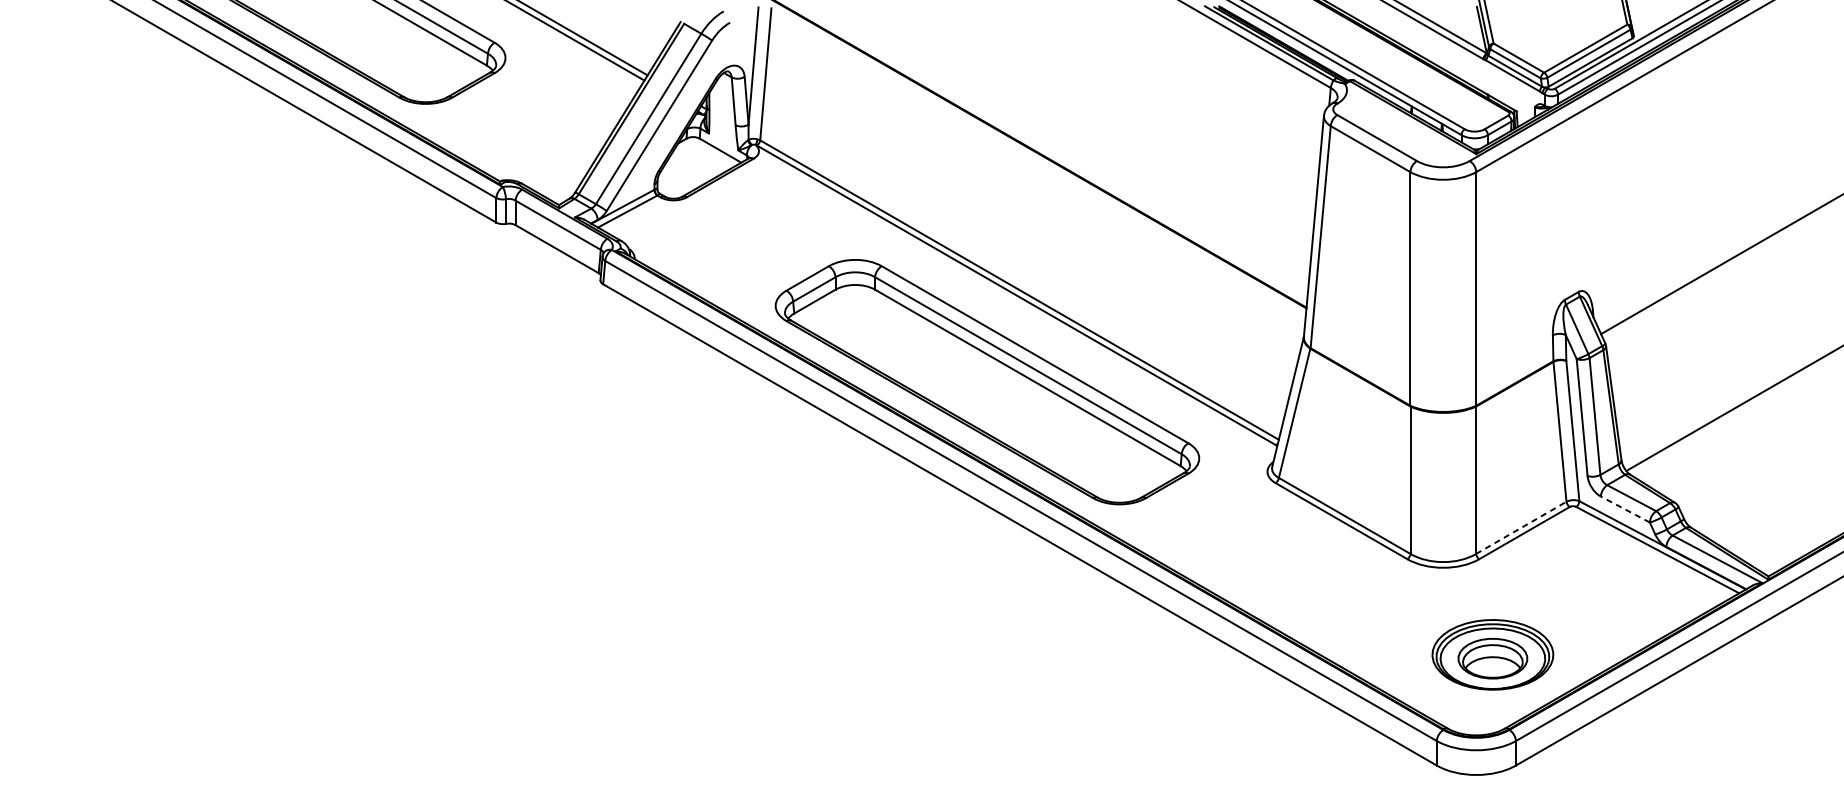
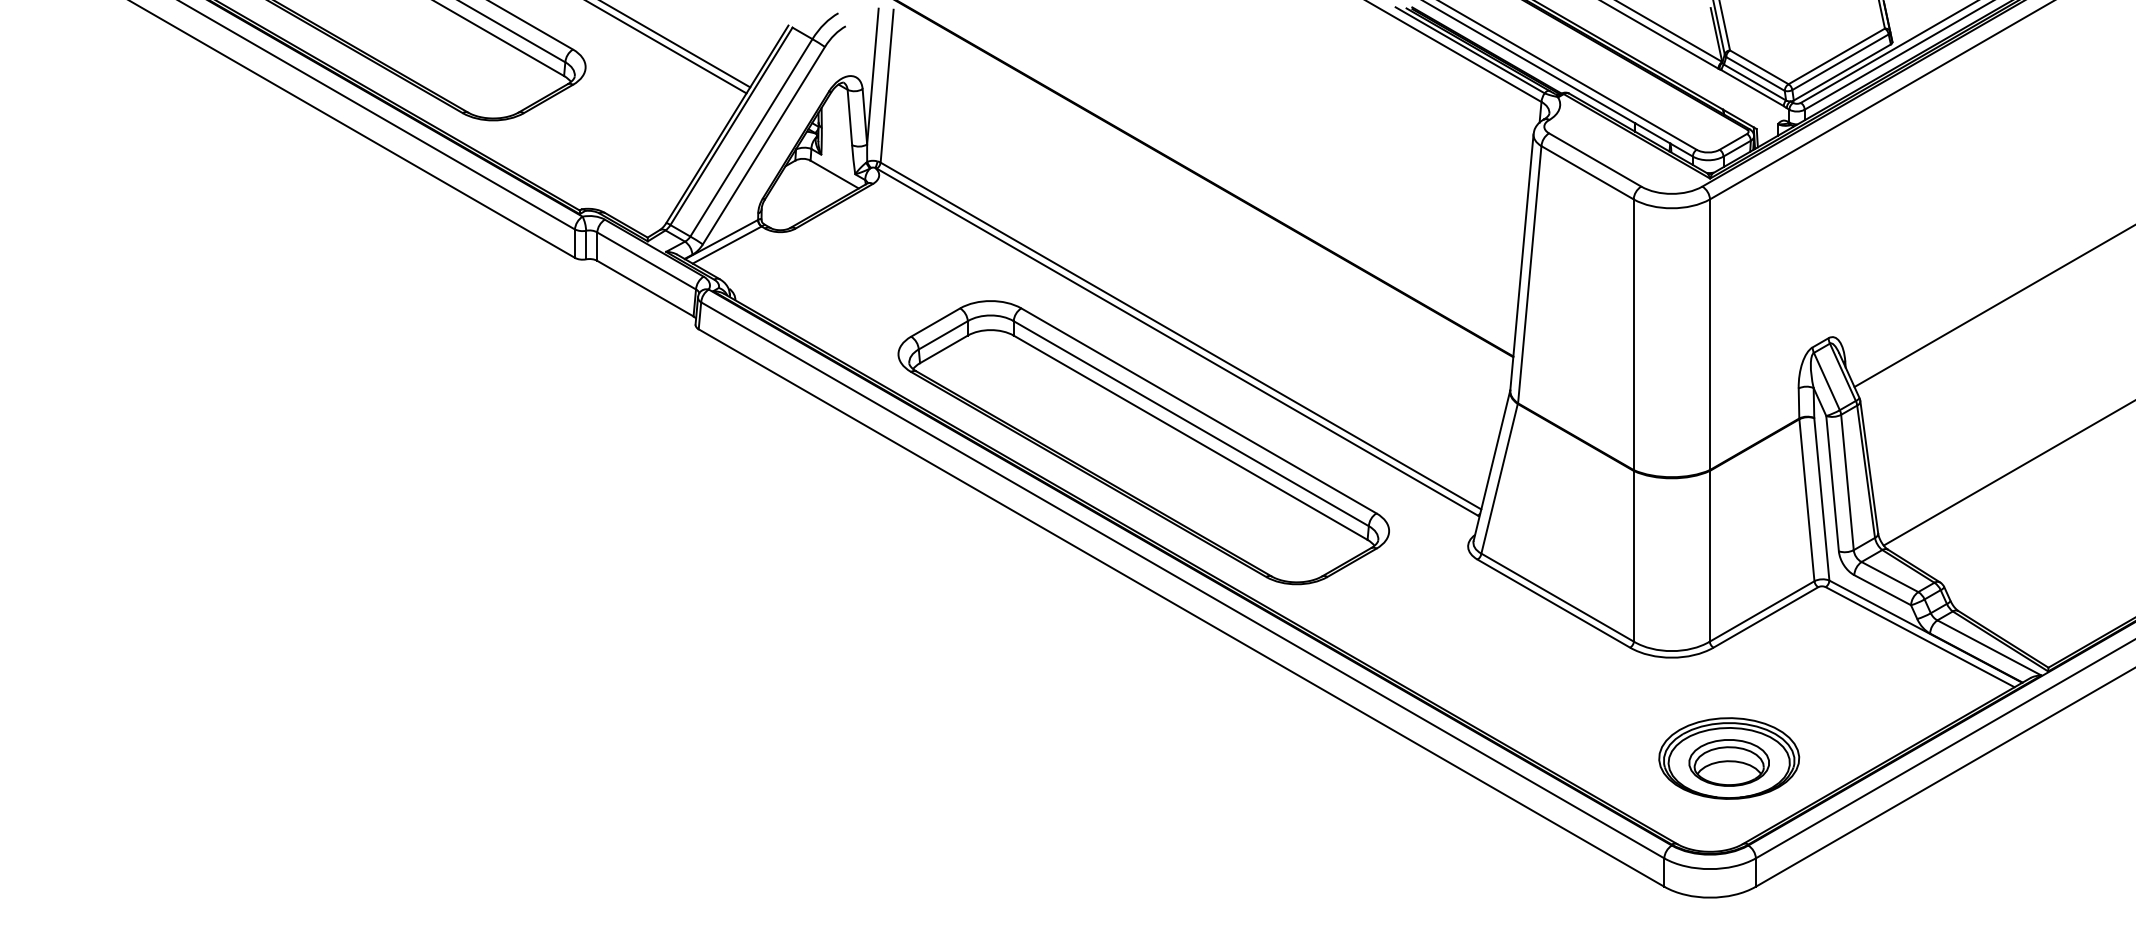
line: (1625, 508) -> (1882, 589), dashed -> solid
line: (1521, 527) -> (1762, 611), dashed -> solid

